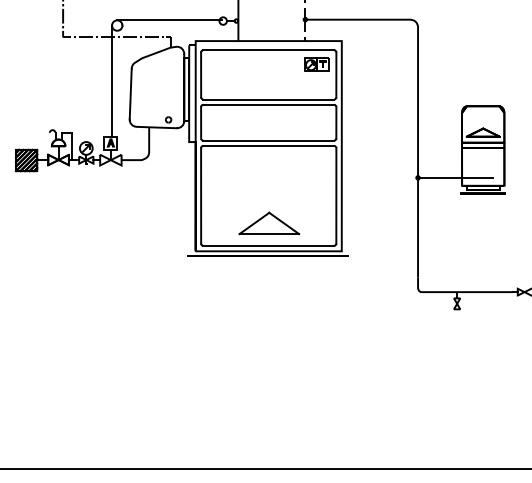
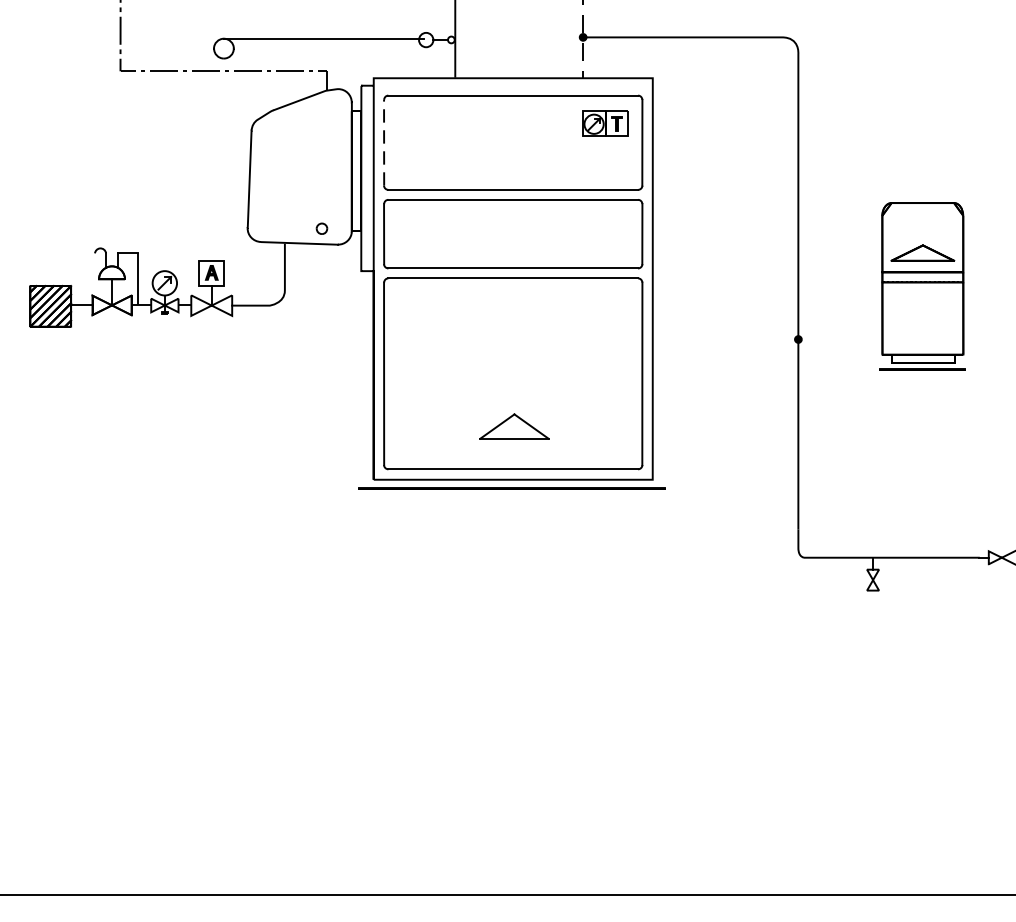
line: (201, 74) -> (384, 142), solid -> dashed
line: (112, 80) -> (214, 153), removed
line: (454, 177) -> (867, 338), removed
part: (269, 223) -> (514, 426), size x0.6

